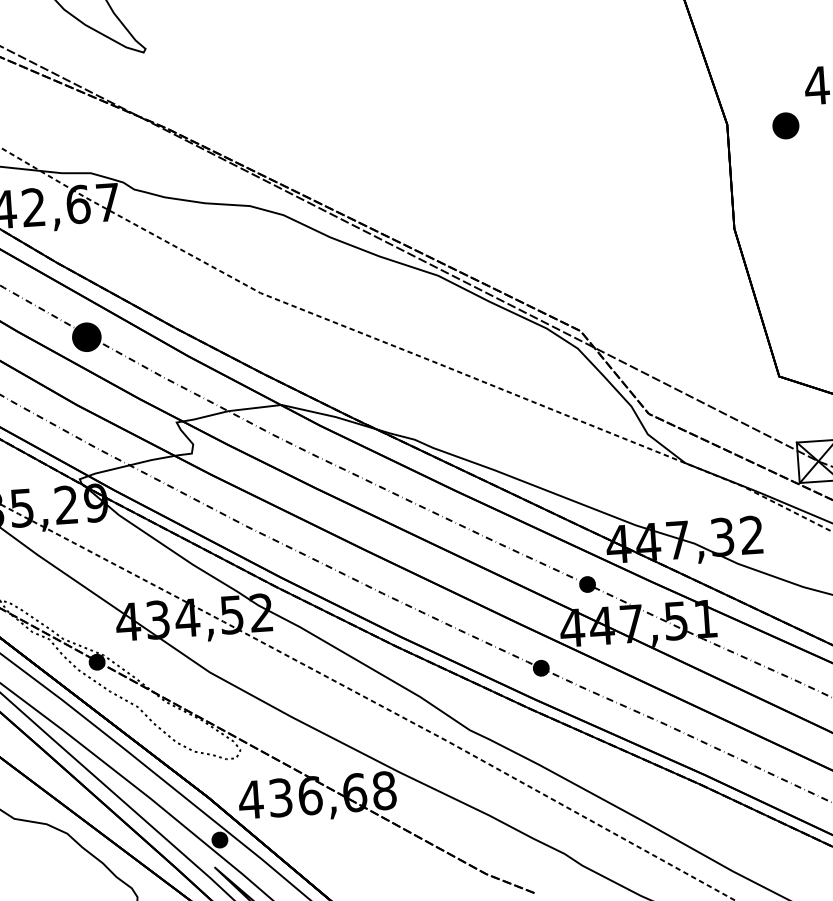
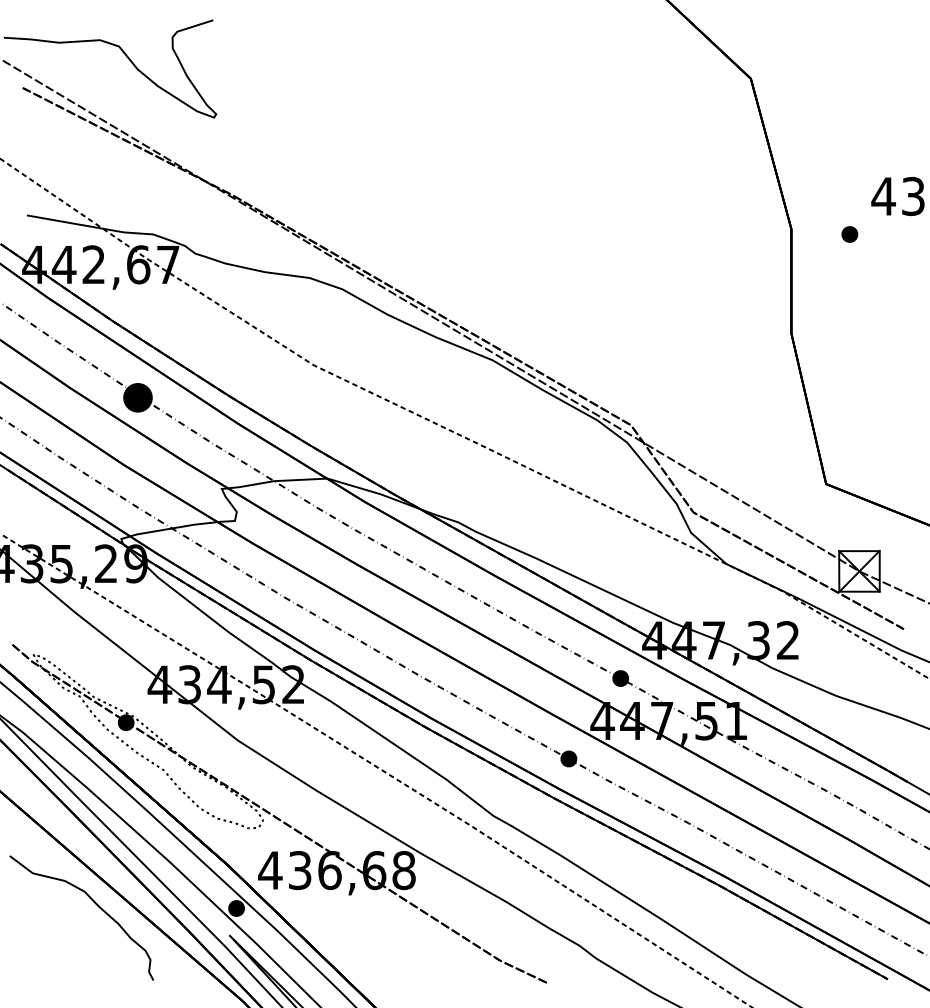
part: (785, 125) -> (849, 234), size x0.62

